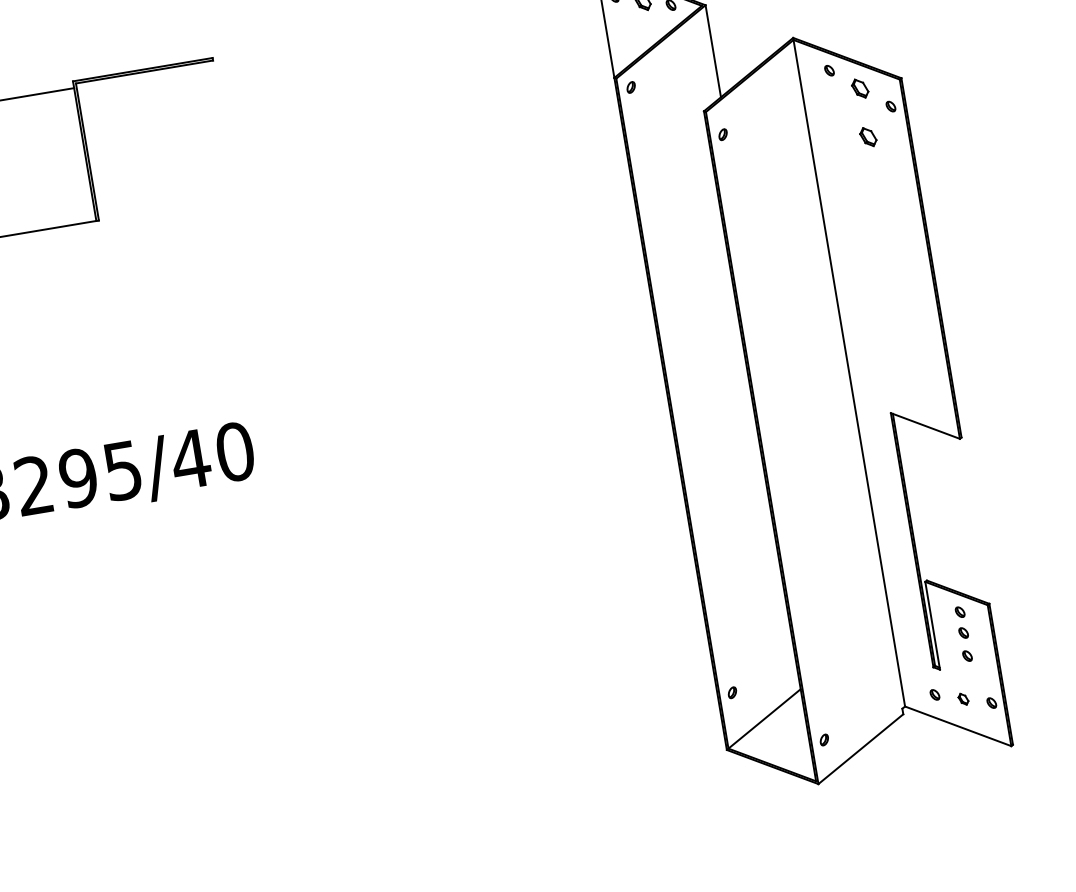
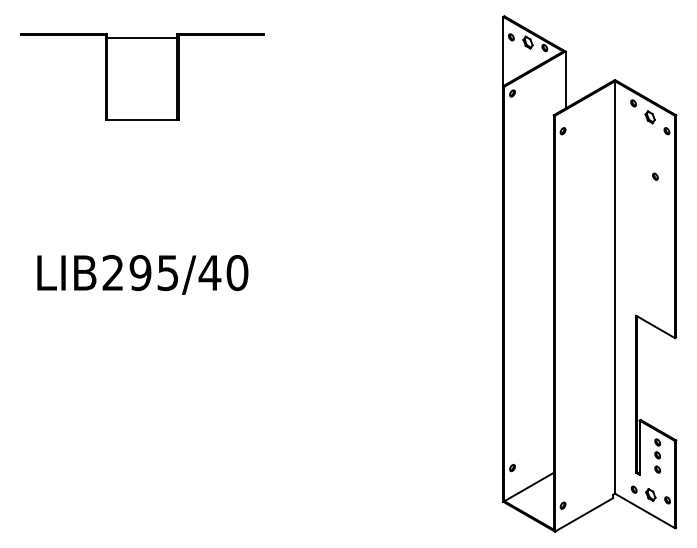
part: (867, 137) -> (649, 147), removed
part: (884, 182) -> (655, 176), added
part: (962, 699) -> (650, 495), size x1.67

